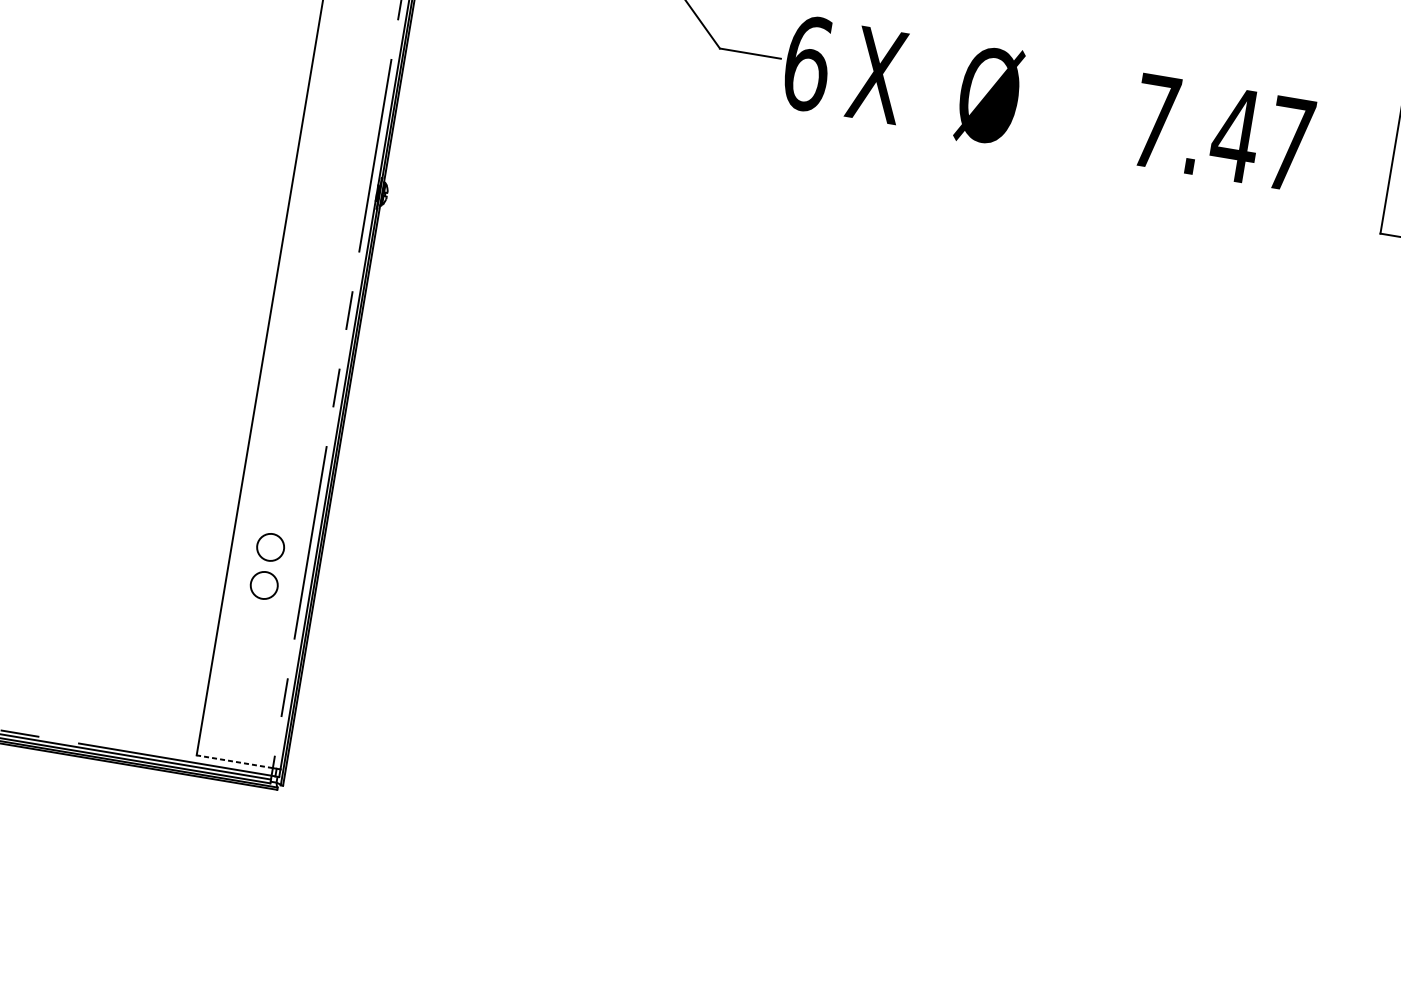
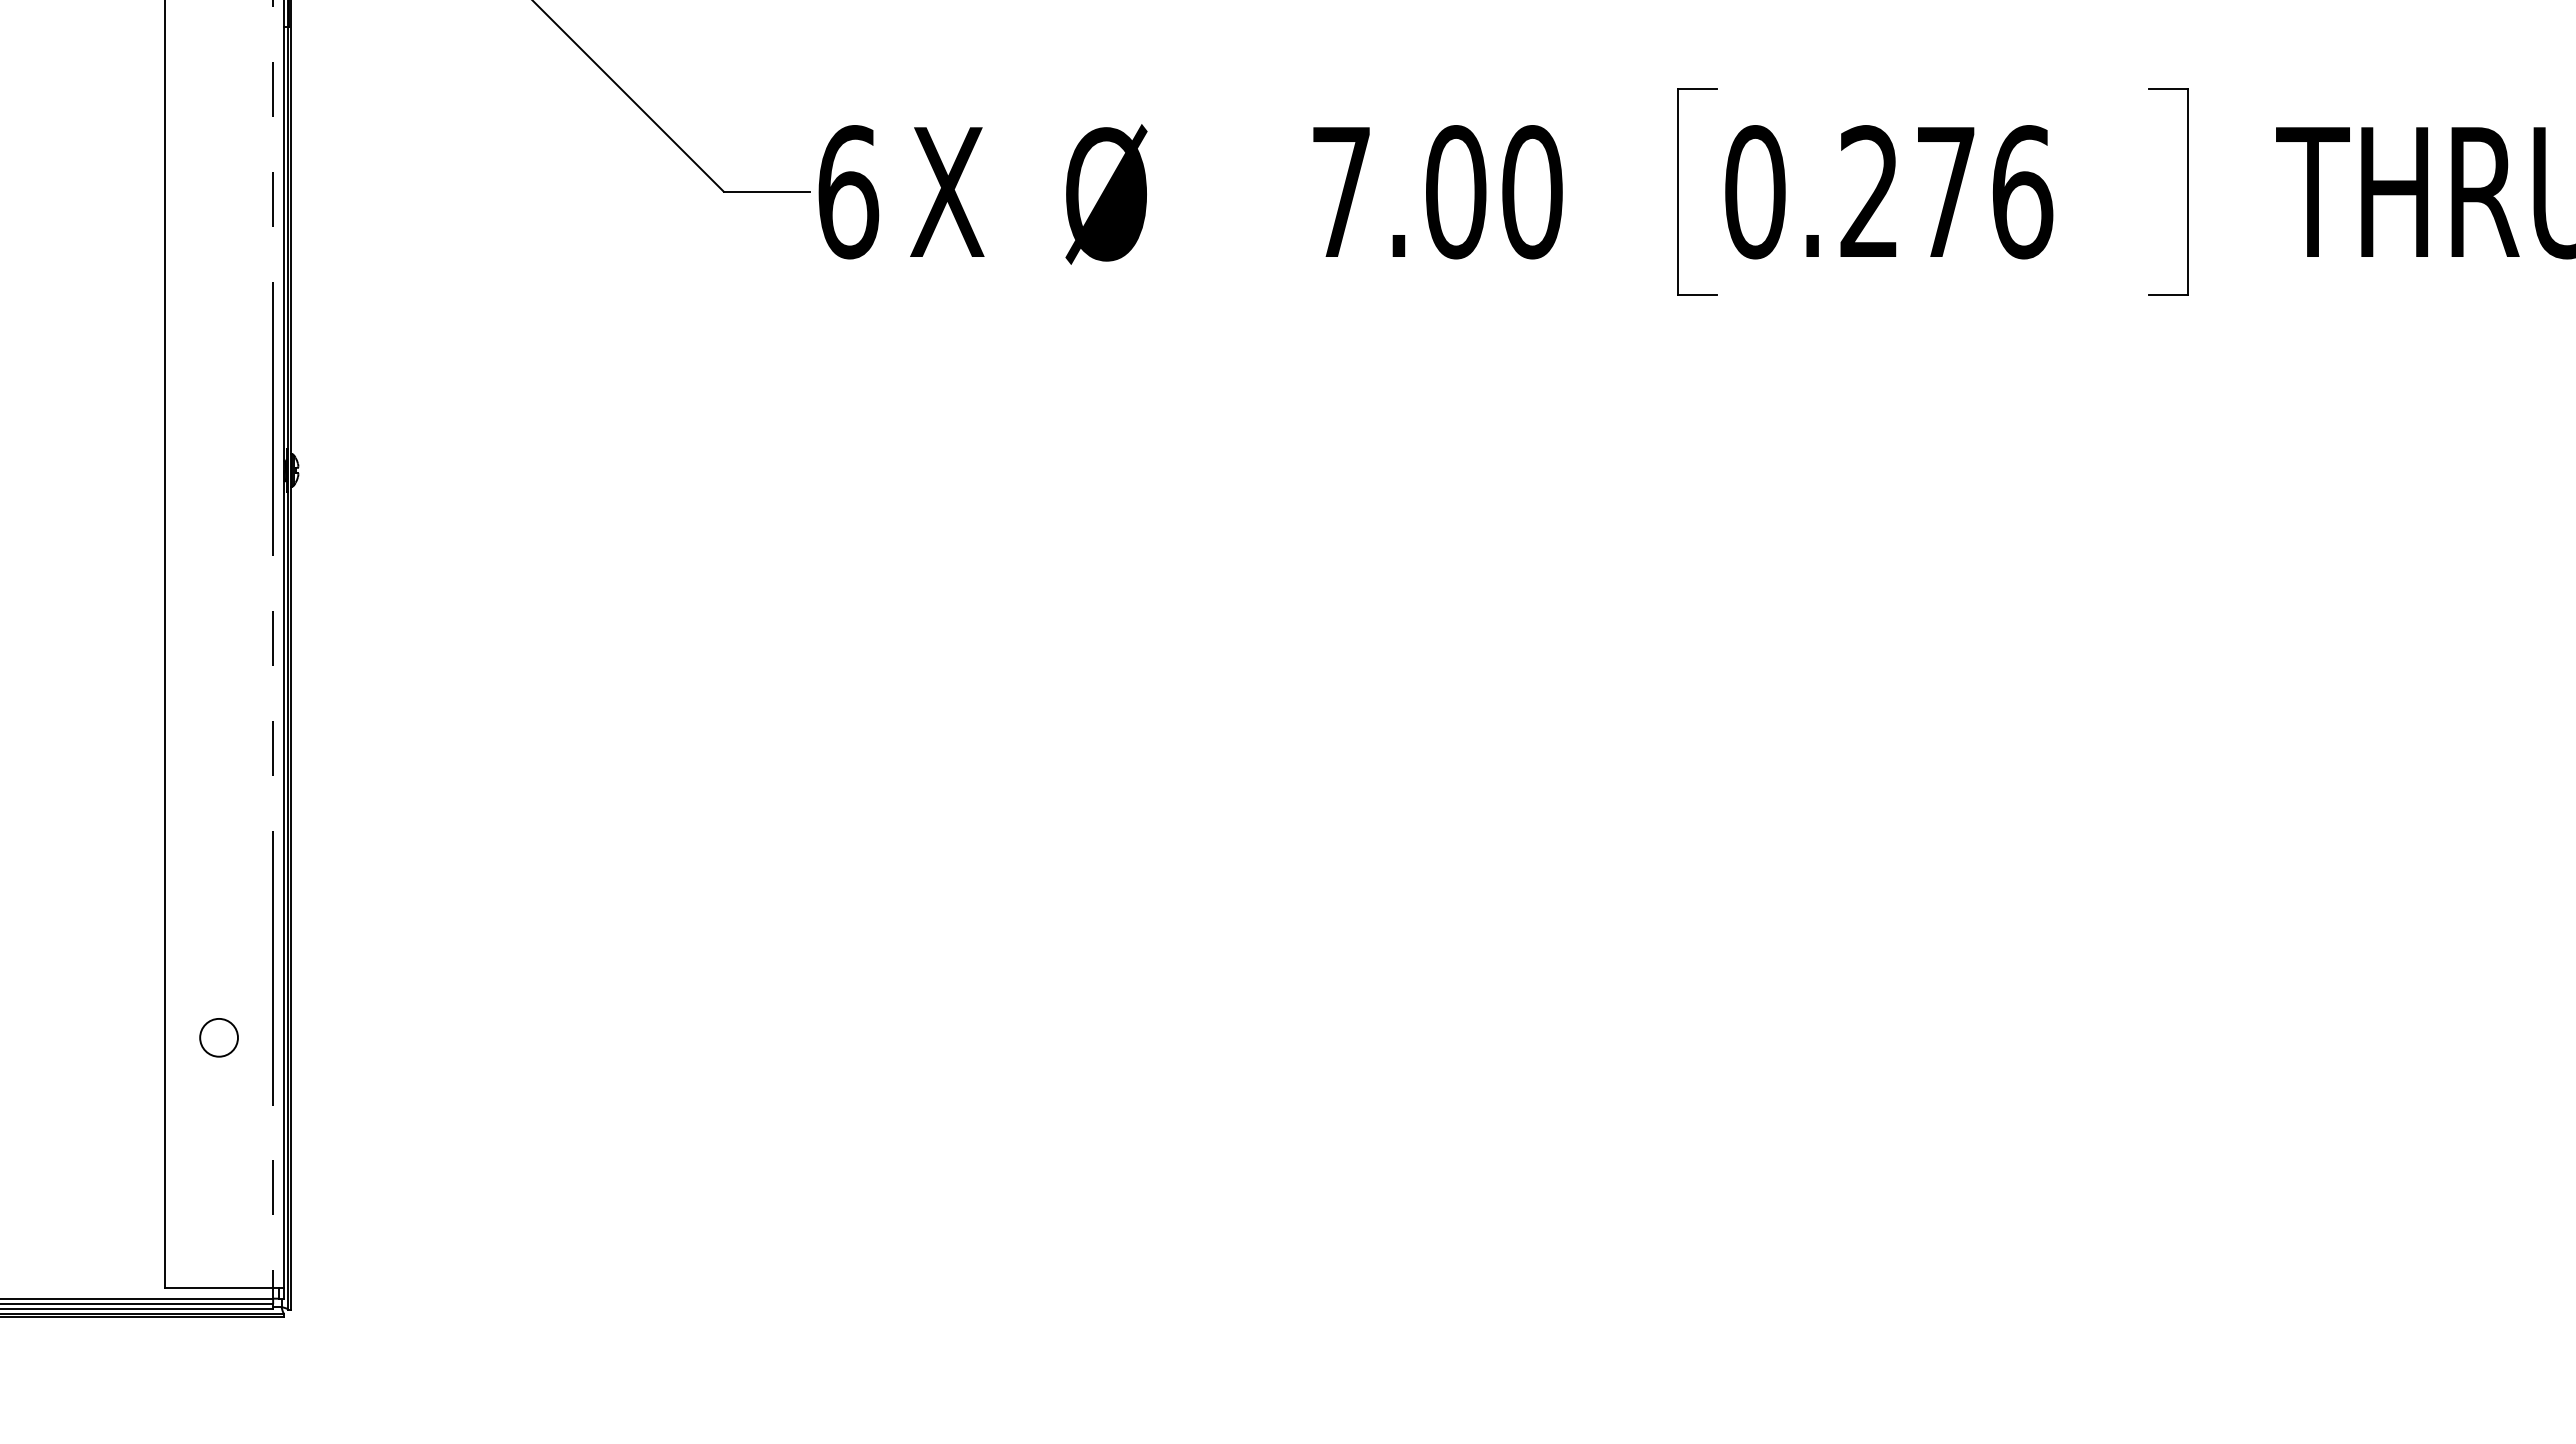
text: (1262, 139) -> (1493, 192), 7.47 -> 7.00
circle: (270, 547) -> (218, 983), removed
line: (234, 761) -> (218, 1287), dashed -> solid

